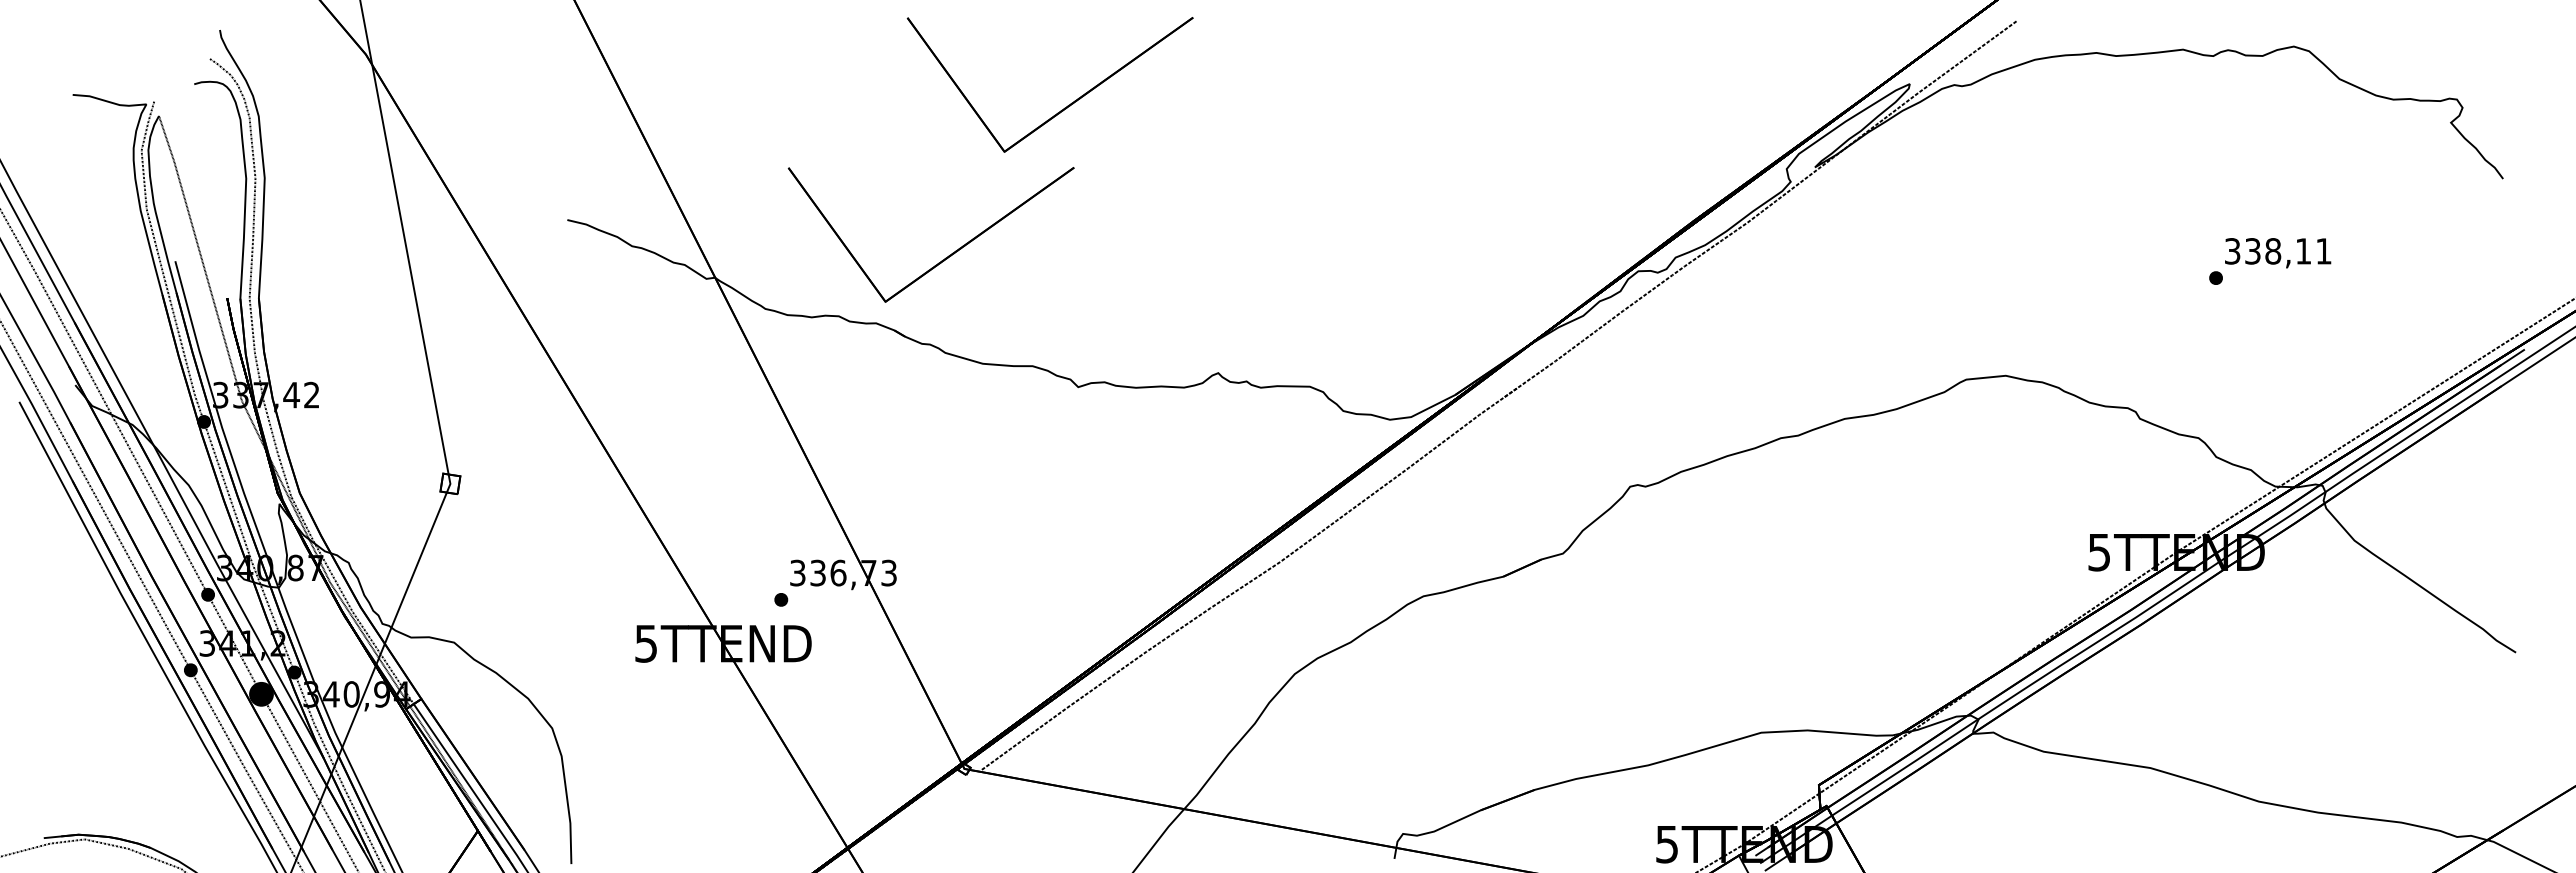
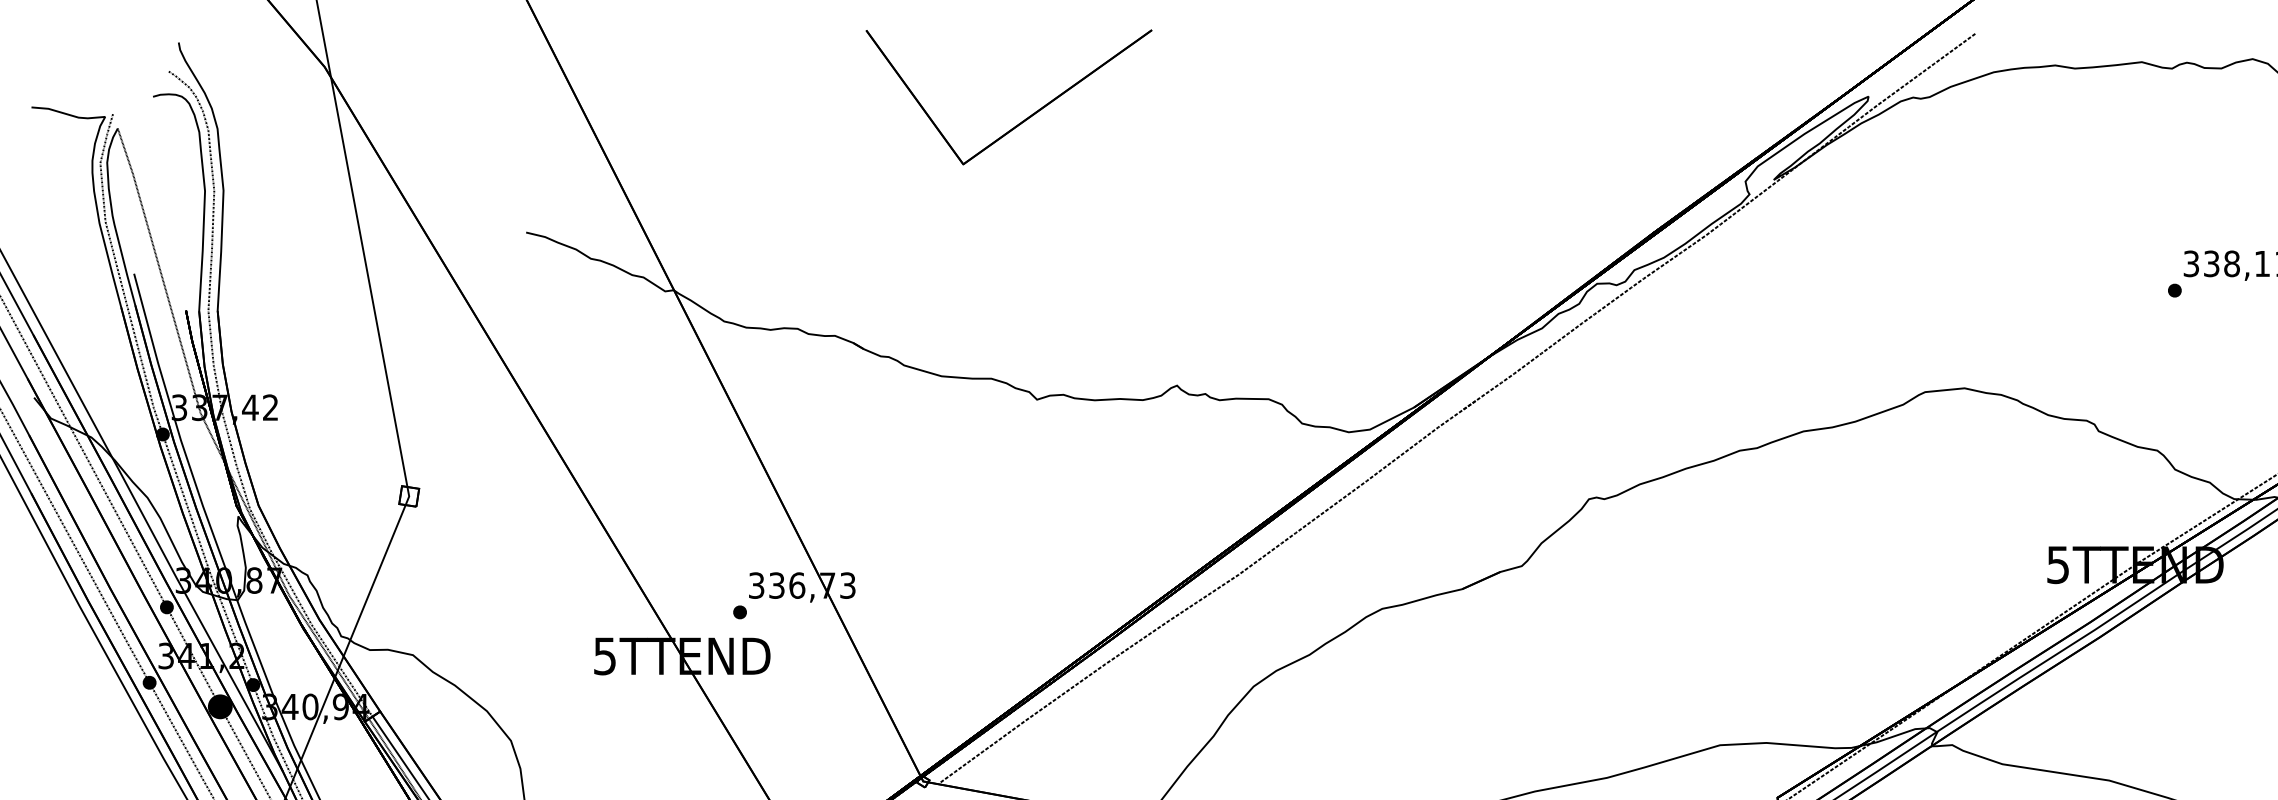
part: (945, 257) -> (904, 270), removed

